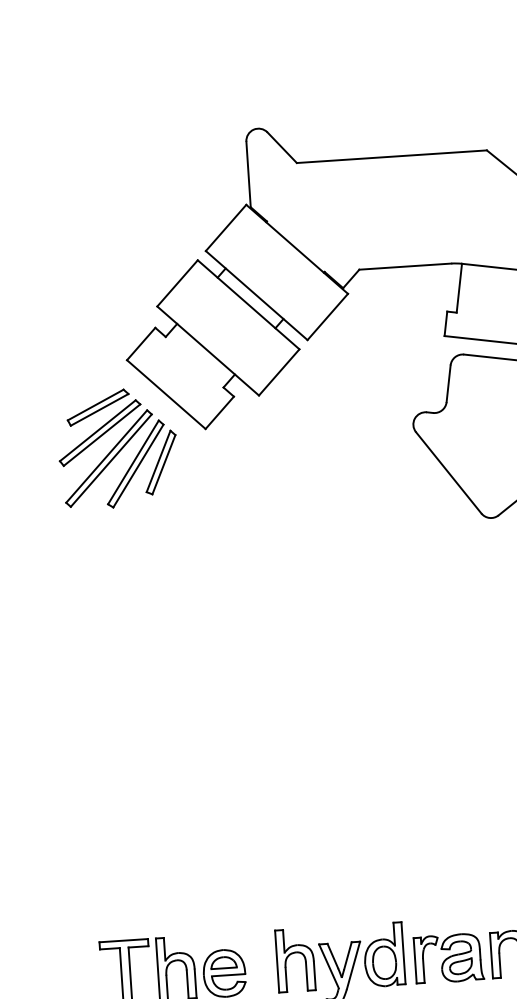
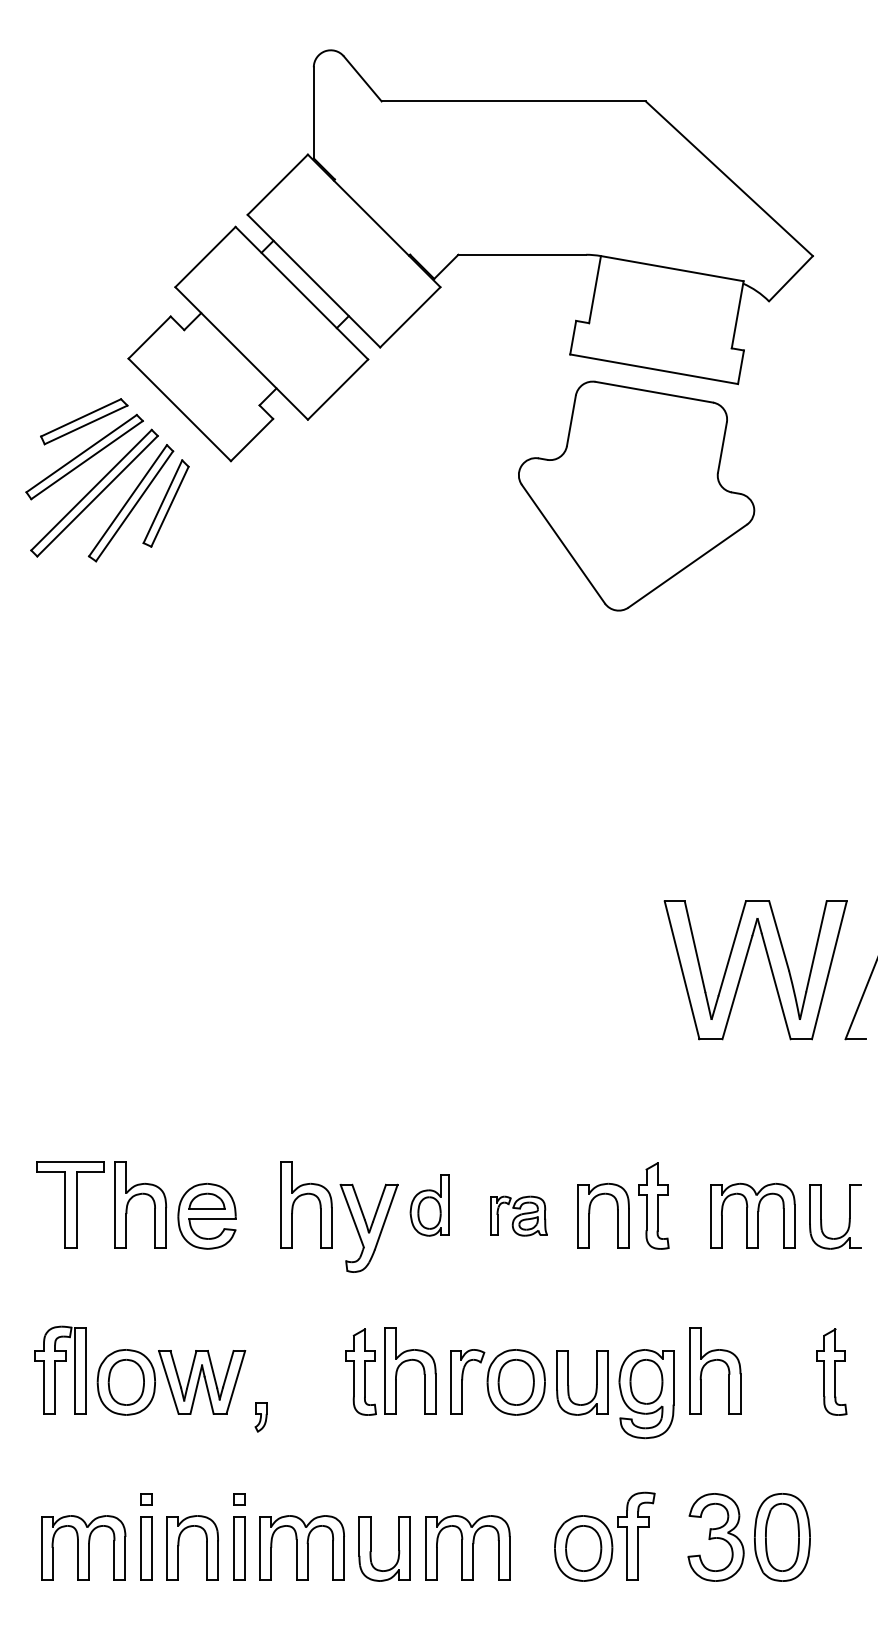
part: (384, 955) -> (429, 1205), size x0.7
part: (448, 957) -> (518, 1215), size x0.6

